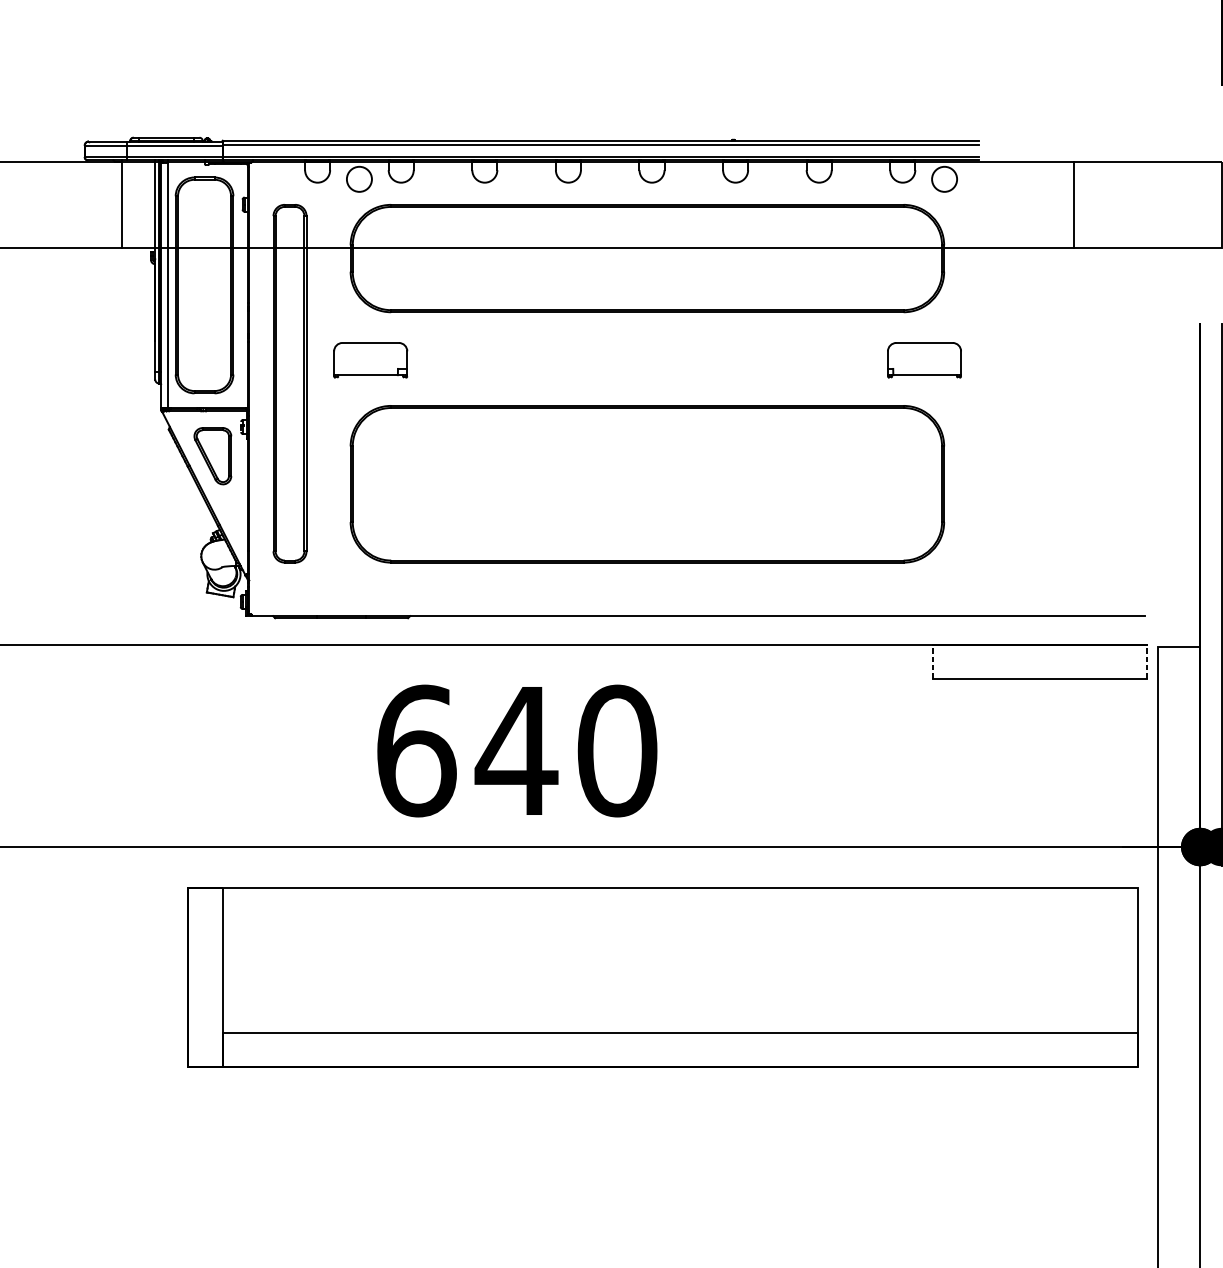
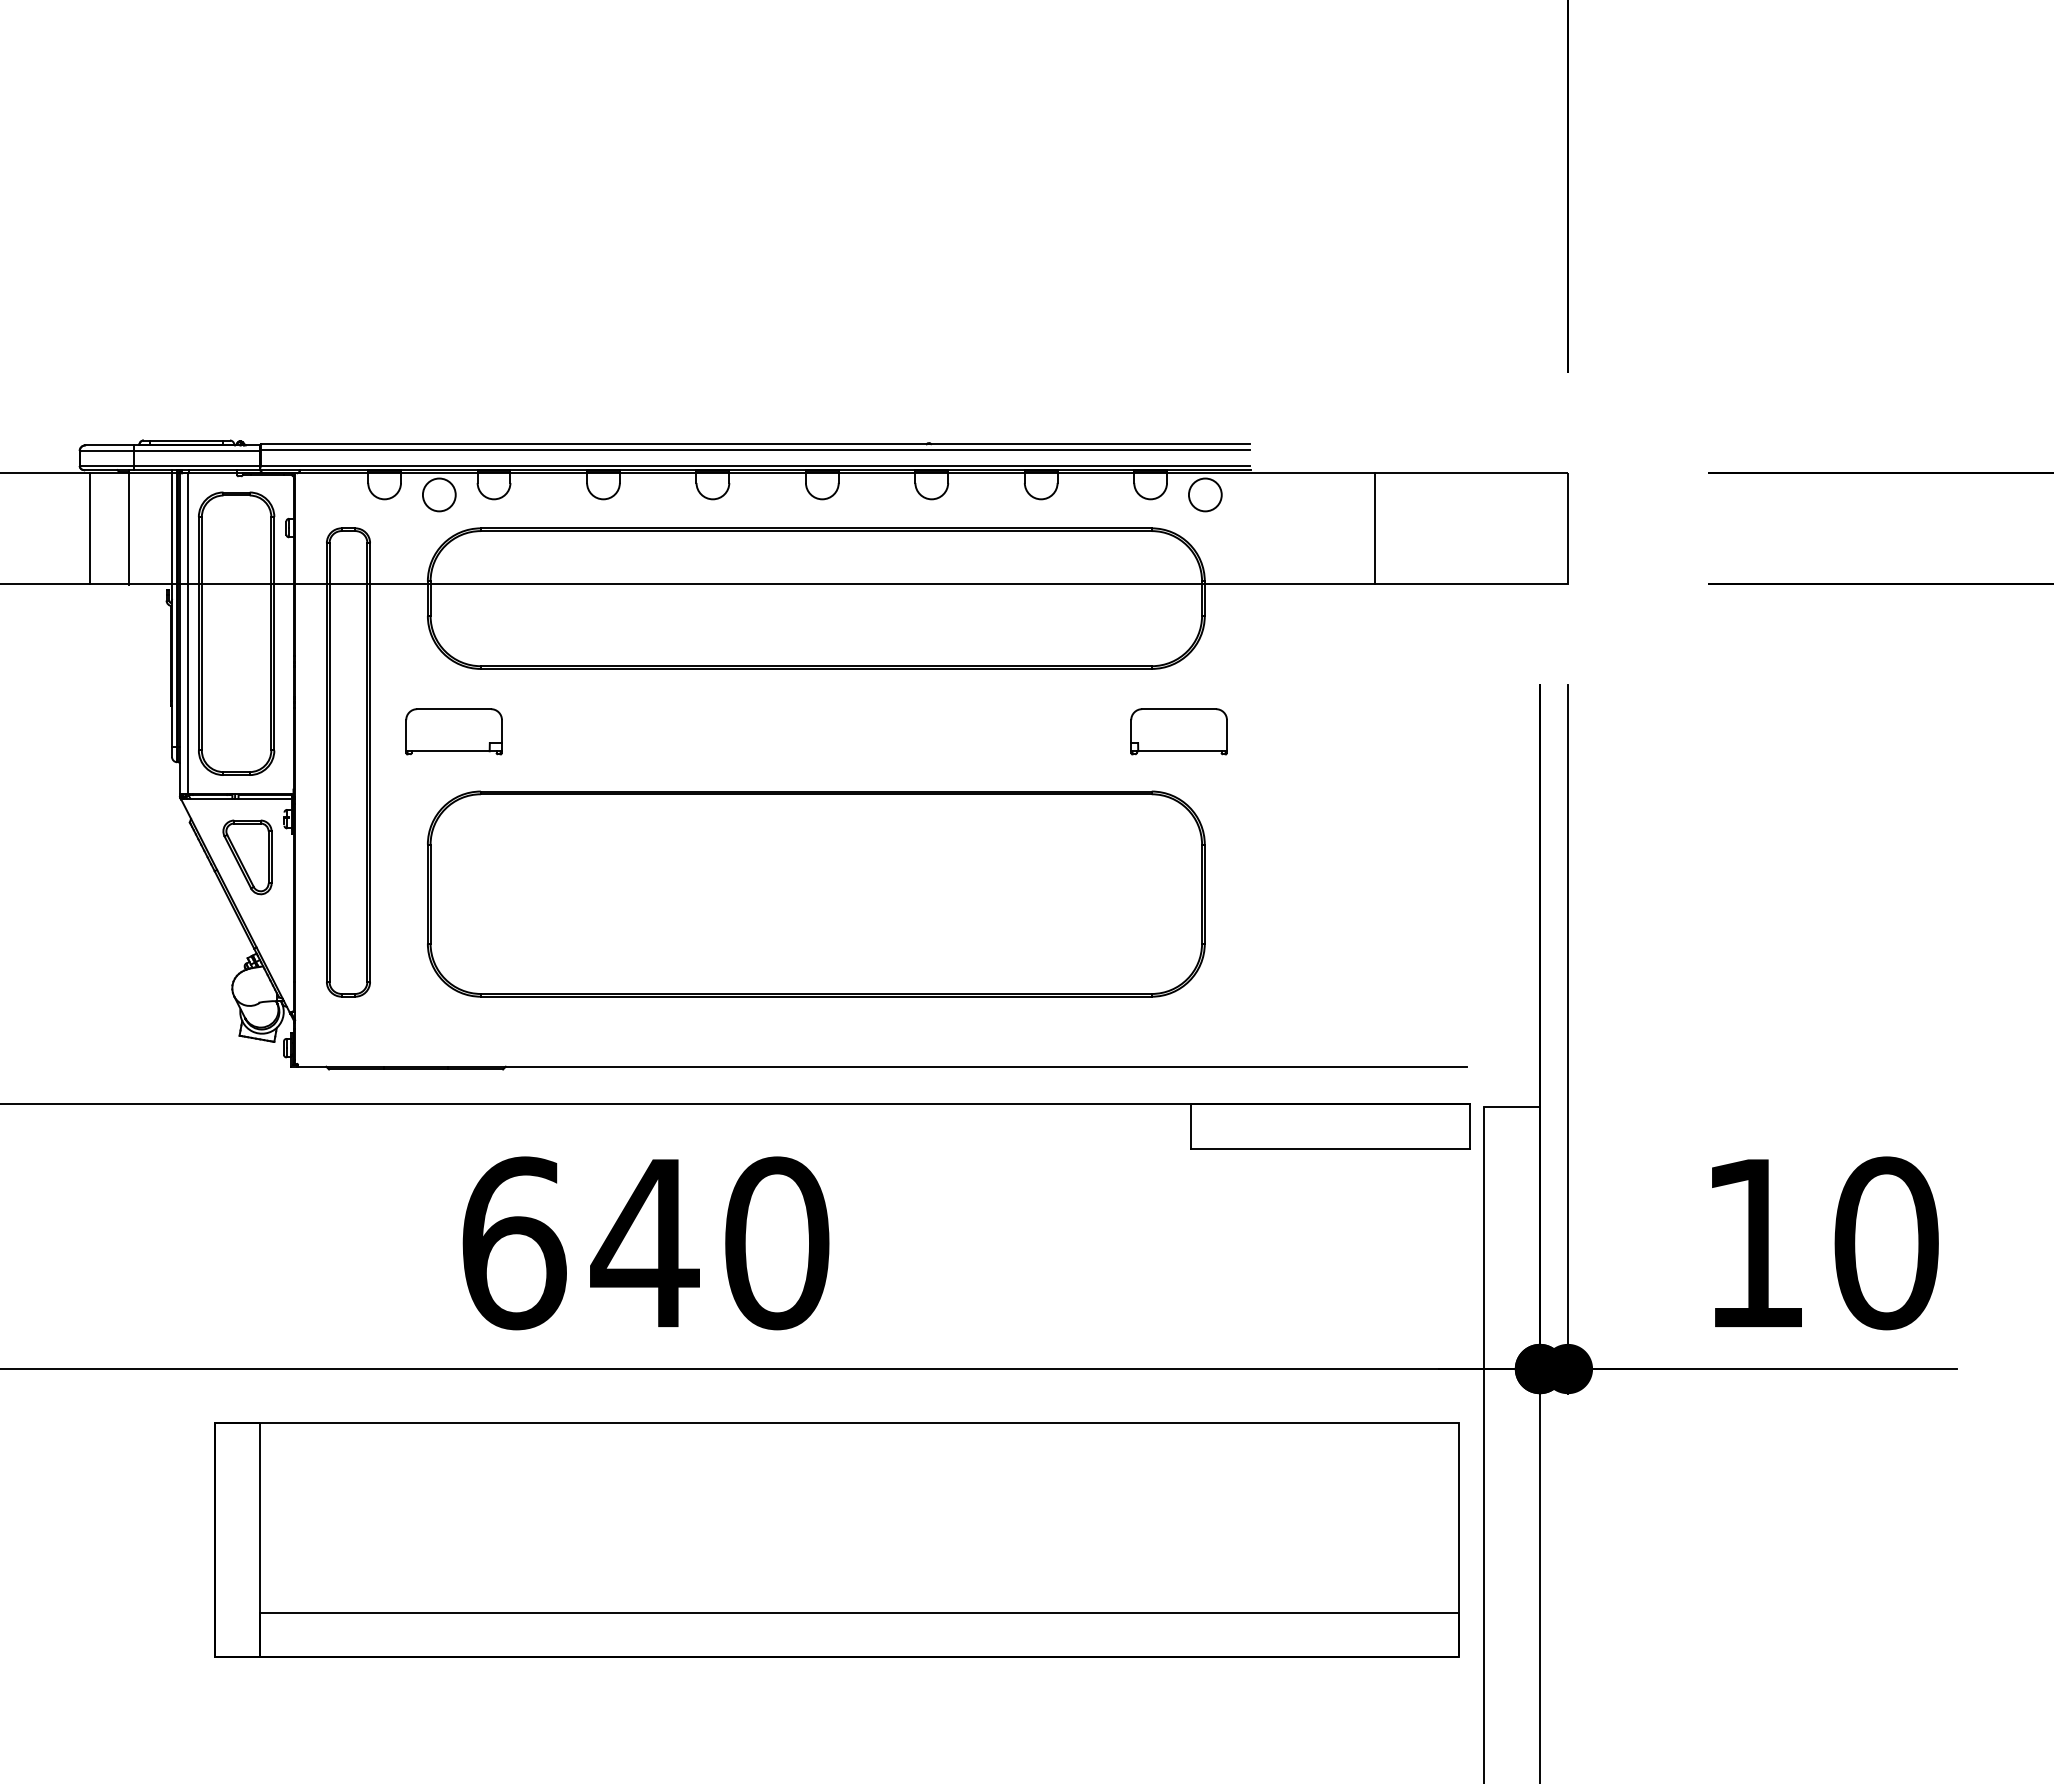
line: (92, 204) -> (89, 528), added
line: (933, 661) -> (1190, 1125), dashed -> solid
line: (1147, 661) -> (1470, 1125), dashed -> solid

